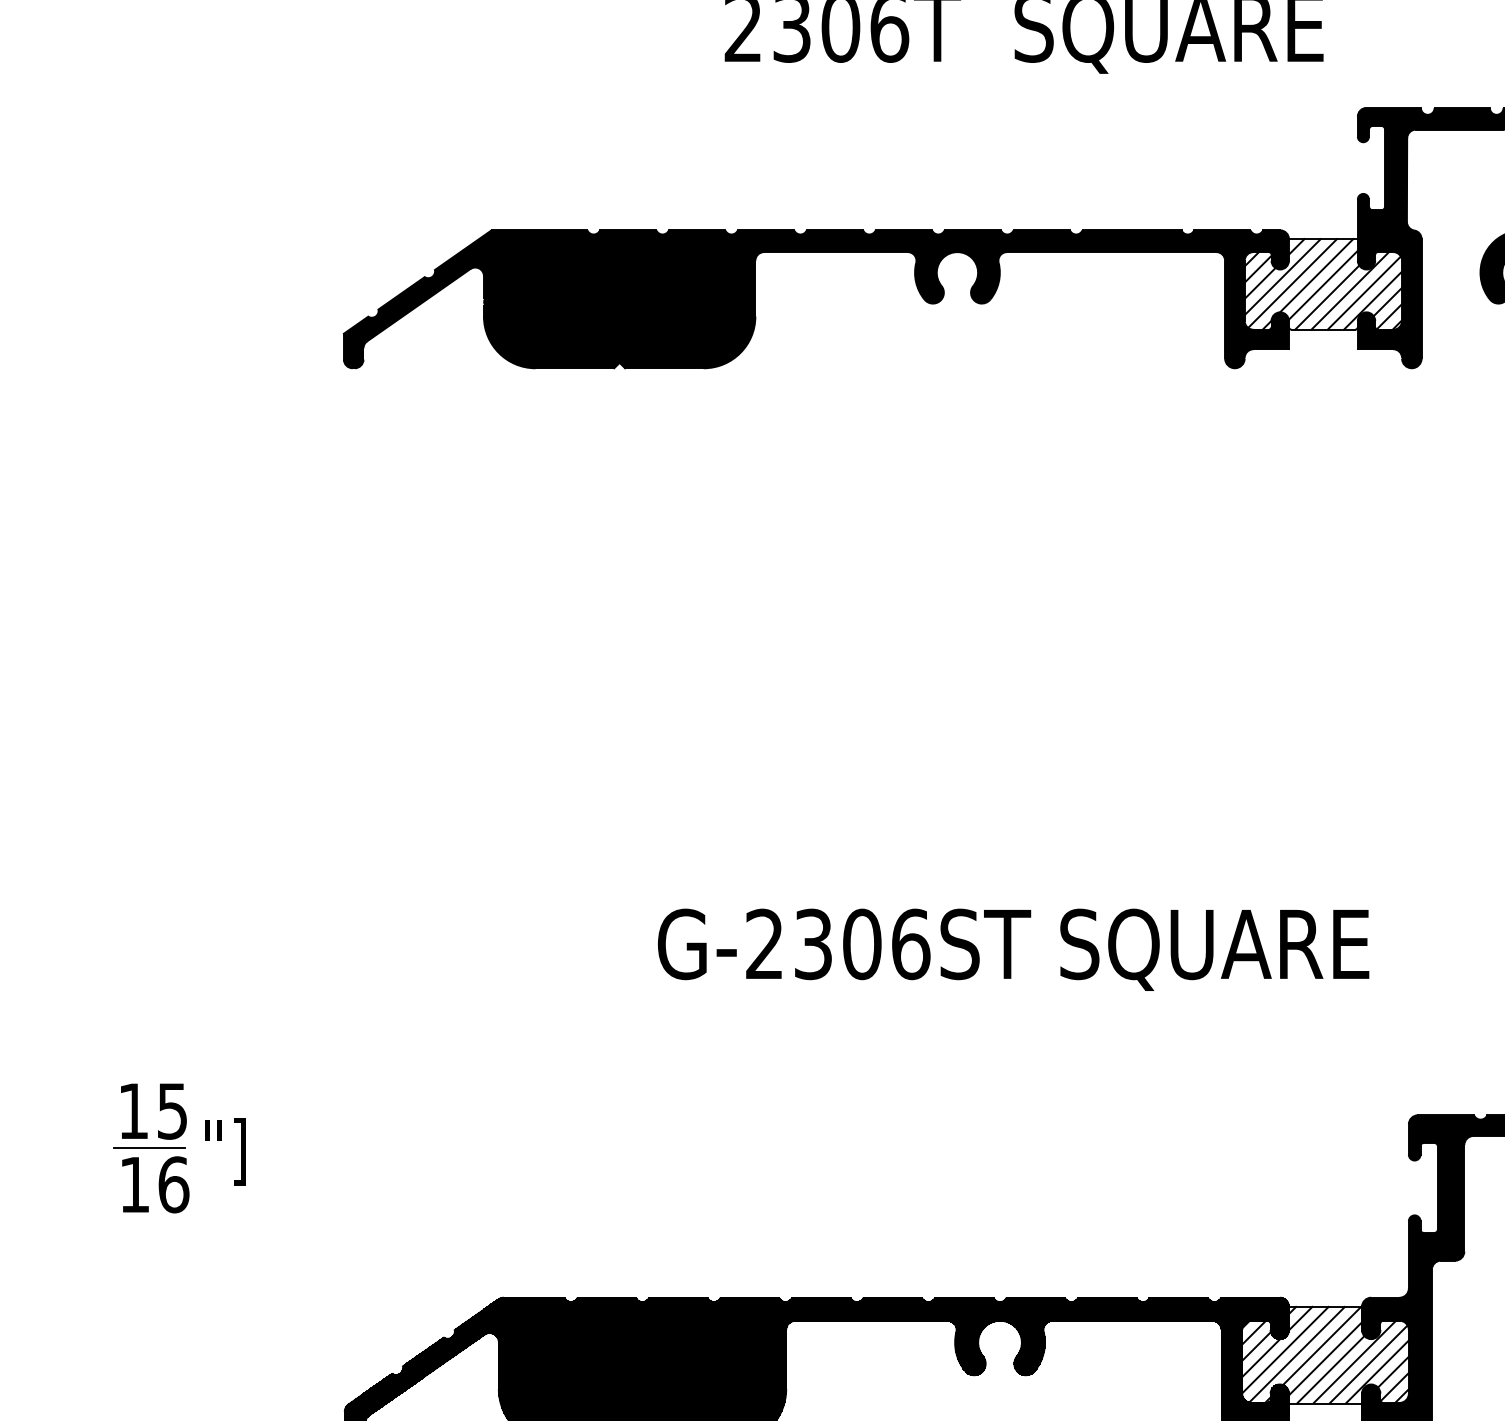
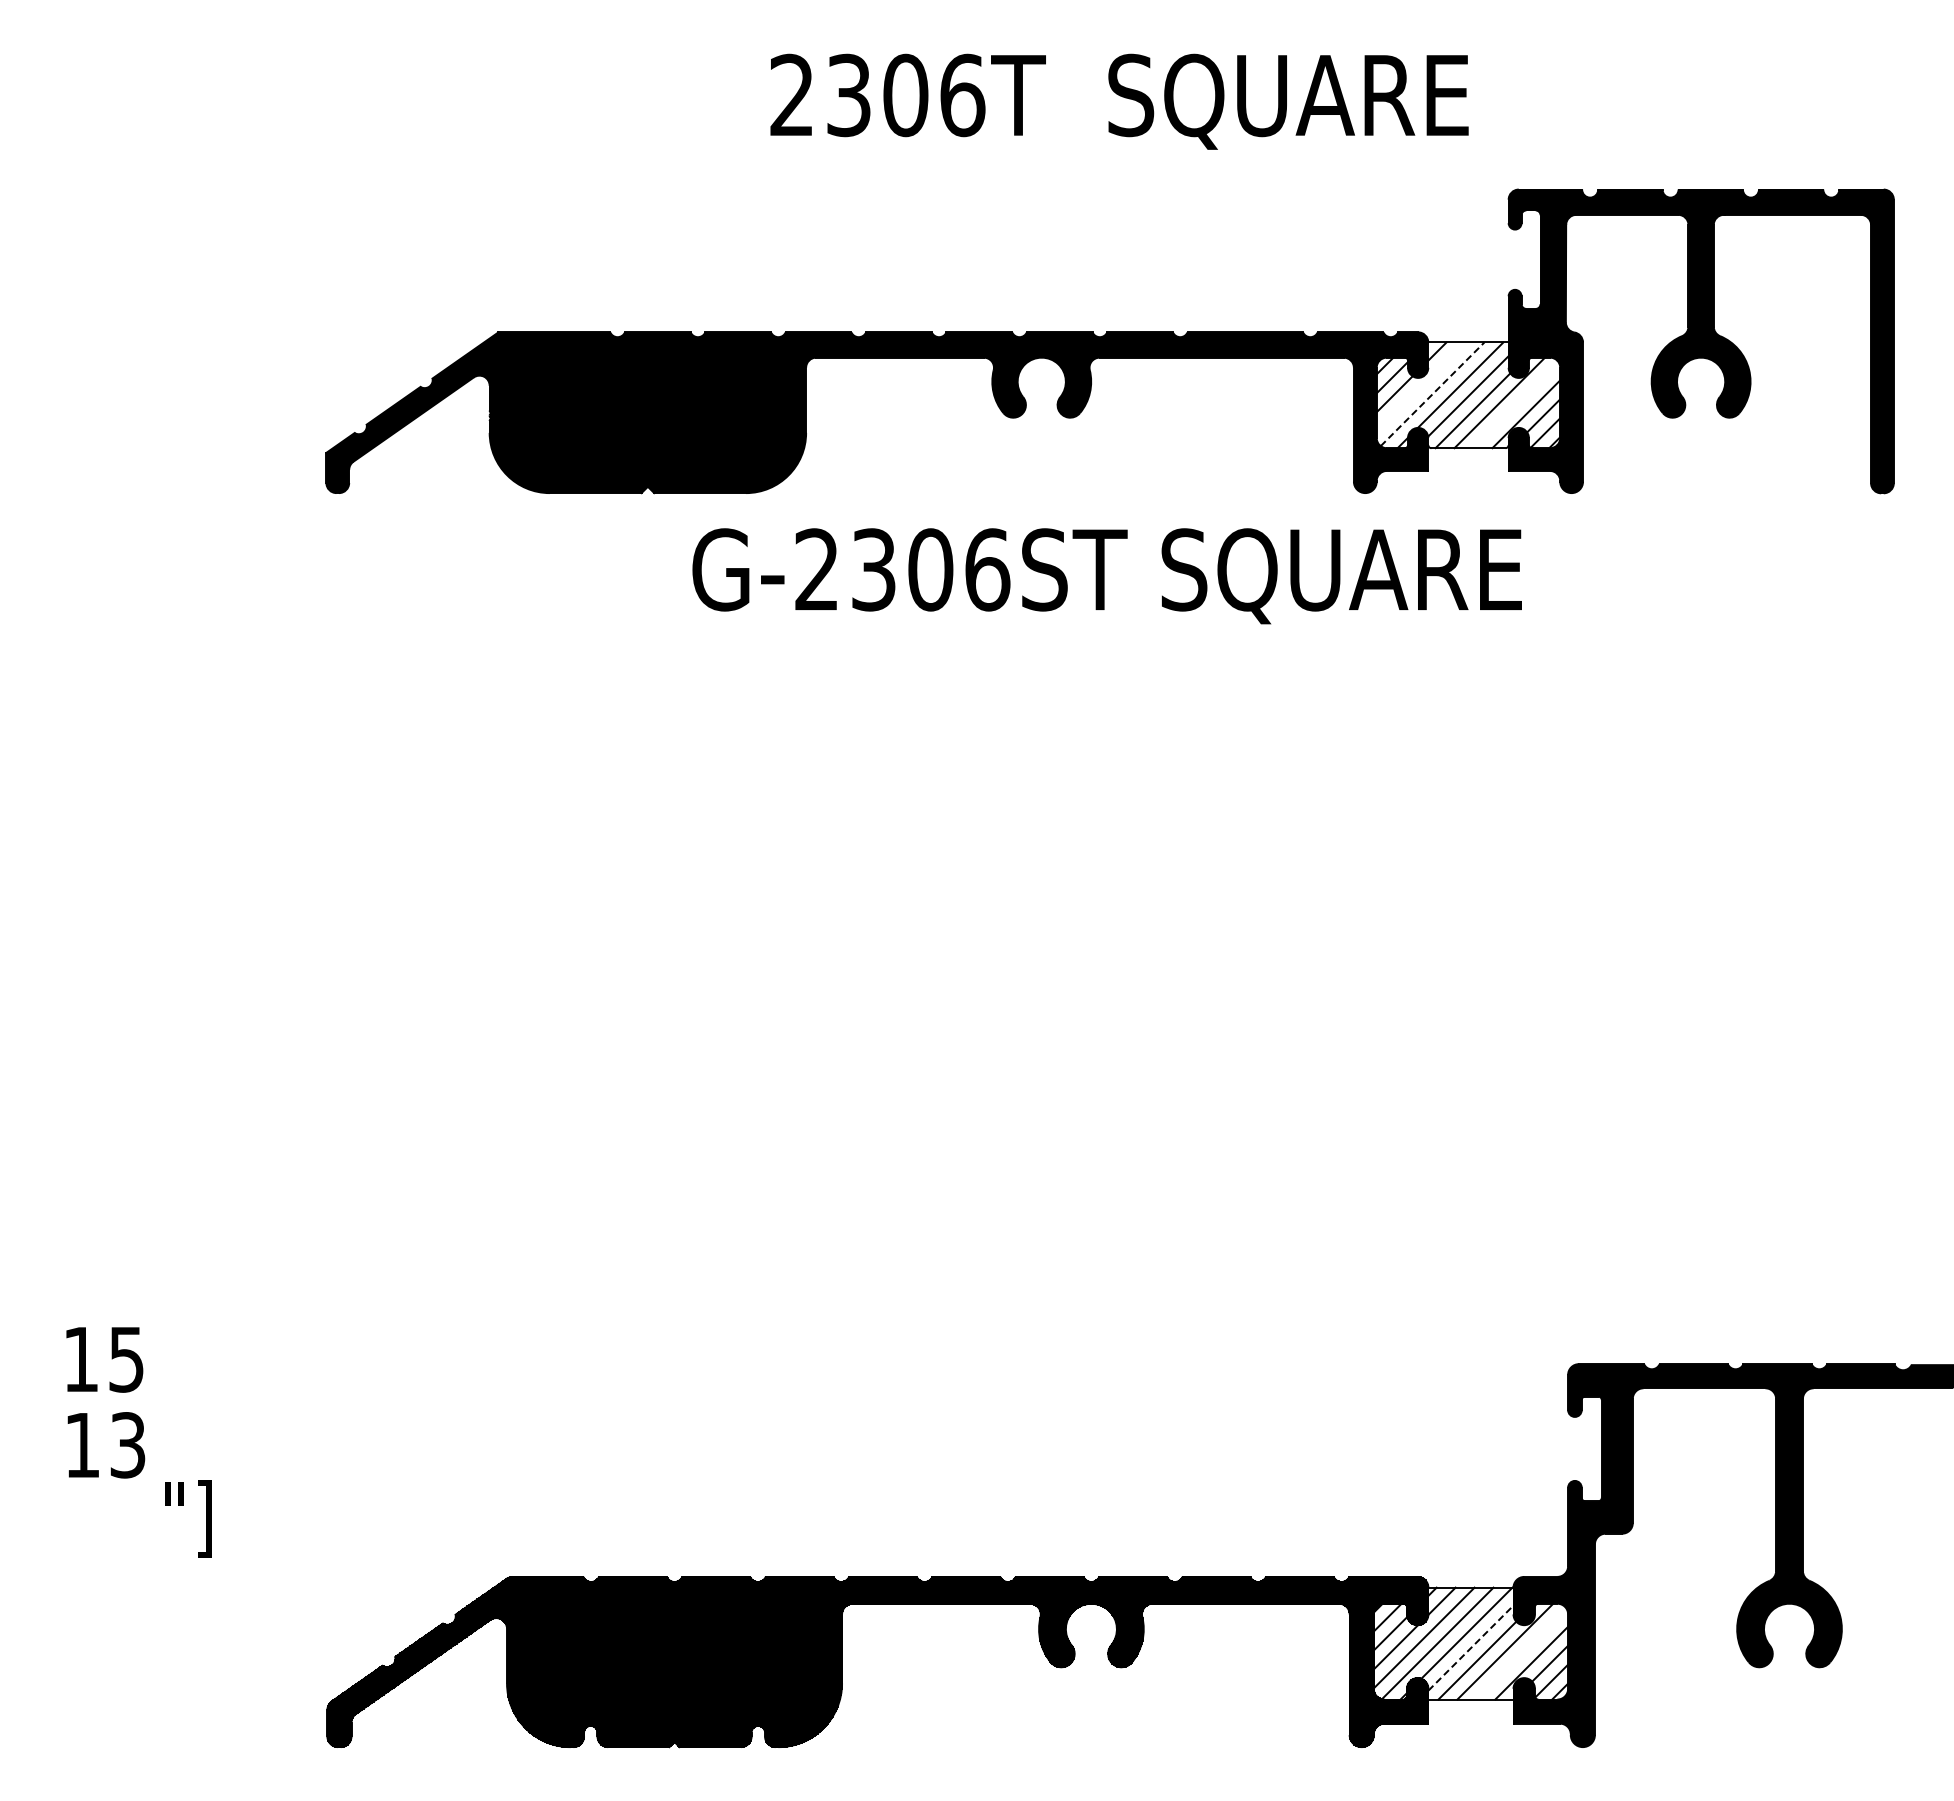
line: (1282, 276) -> (1420, 386), removed
line: (1292, 282) -> (1432, 393), solid -> dashed
line: (1363, 293) -> (1515, 405), removed
text: (1012, 950) -> (1106, 576), moved
line: (149, 1148) -> (99, 1402), removed
text: (225, 1151) -> (188, 1518), moved
text: (174, 1185) -> (128, 1445), 16 -> 13
line: (1325, 1358) -> (1471, 1647), solid -> dashed
line: (1368, 1364) -> (1521, 1654), removed

